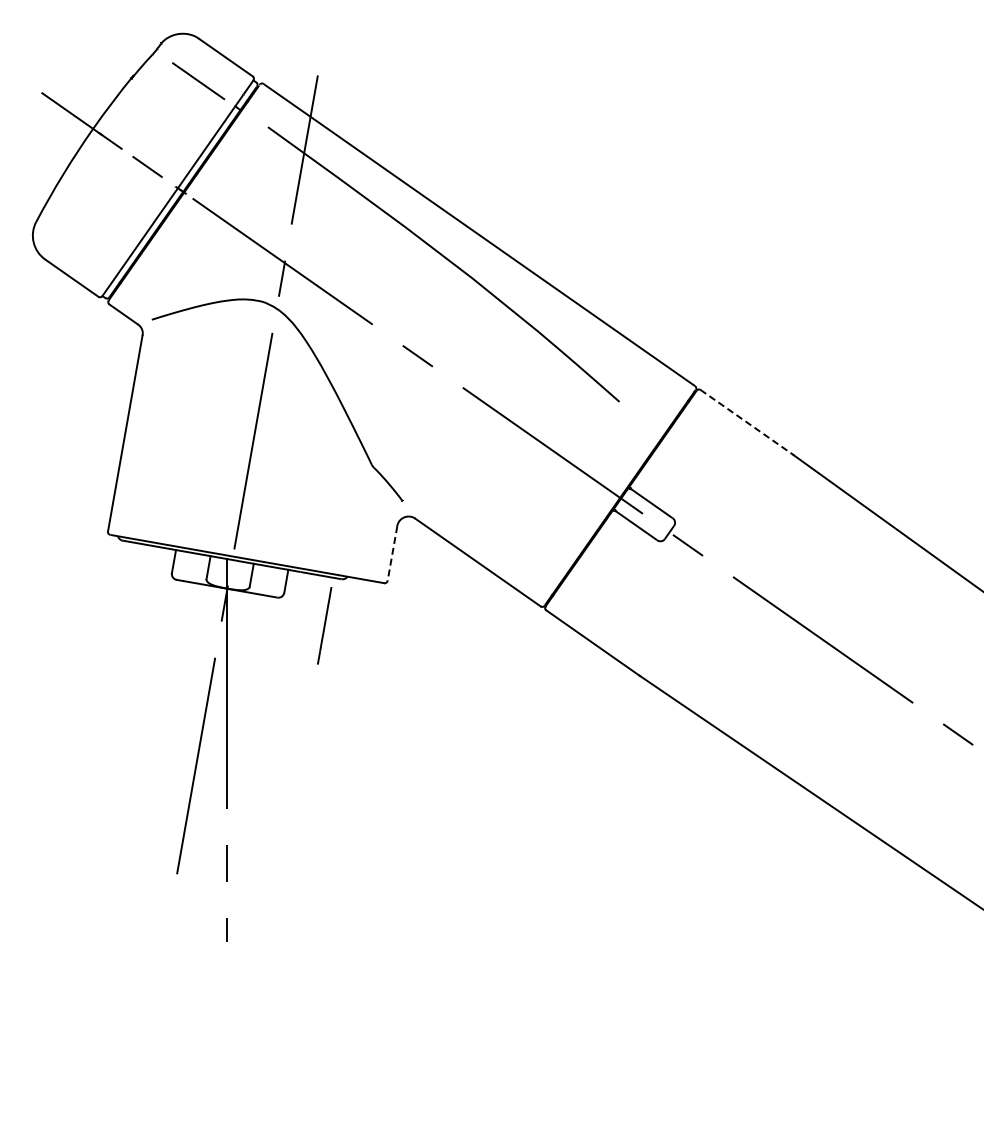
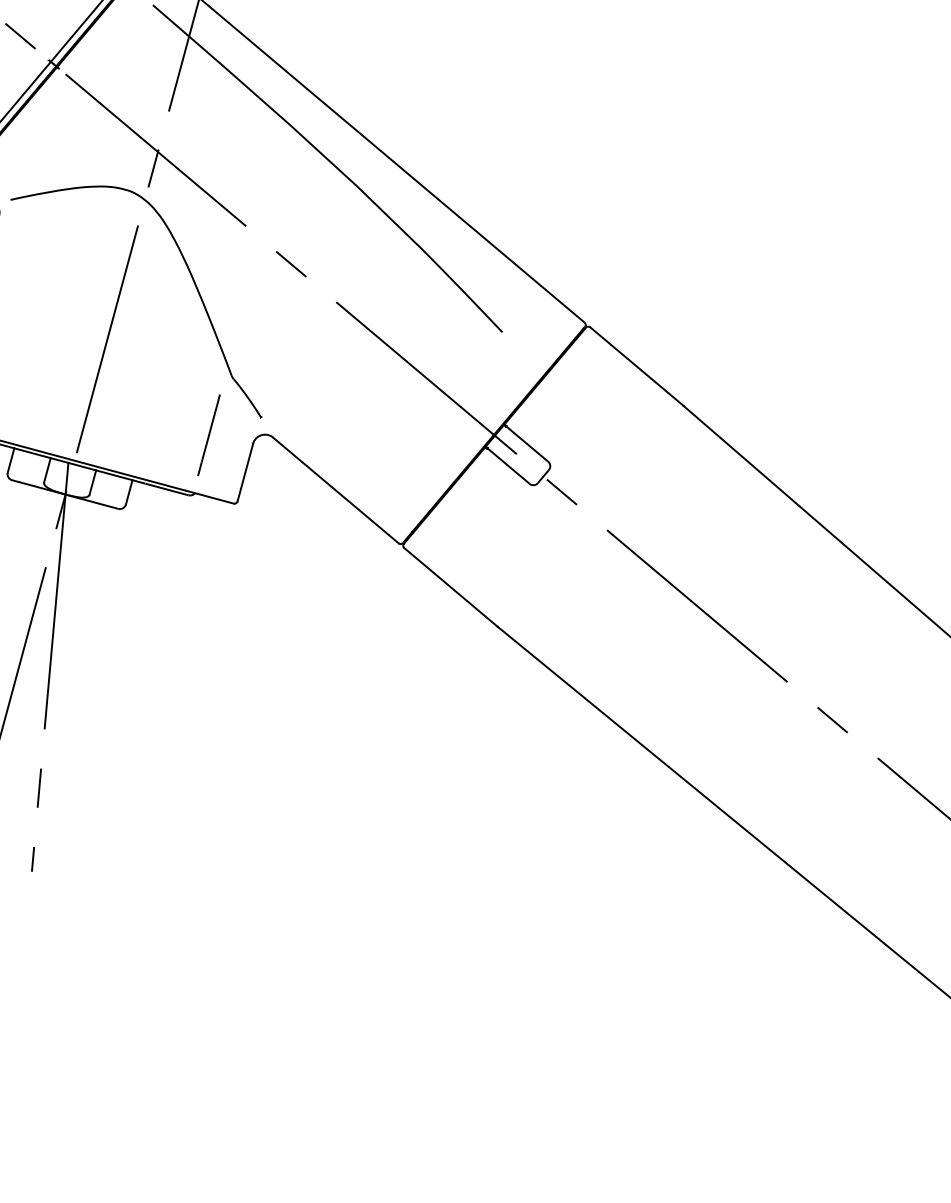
line: (747, 423) -> (637, 367), dashed -> solid
line: (392, 553) -> (245, 472), dashed -> solid
line: (324, 625) -> (208, 434), moved

